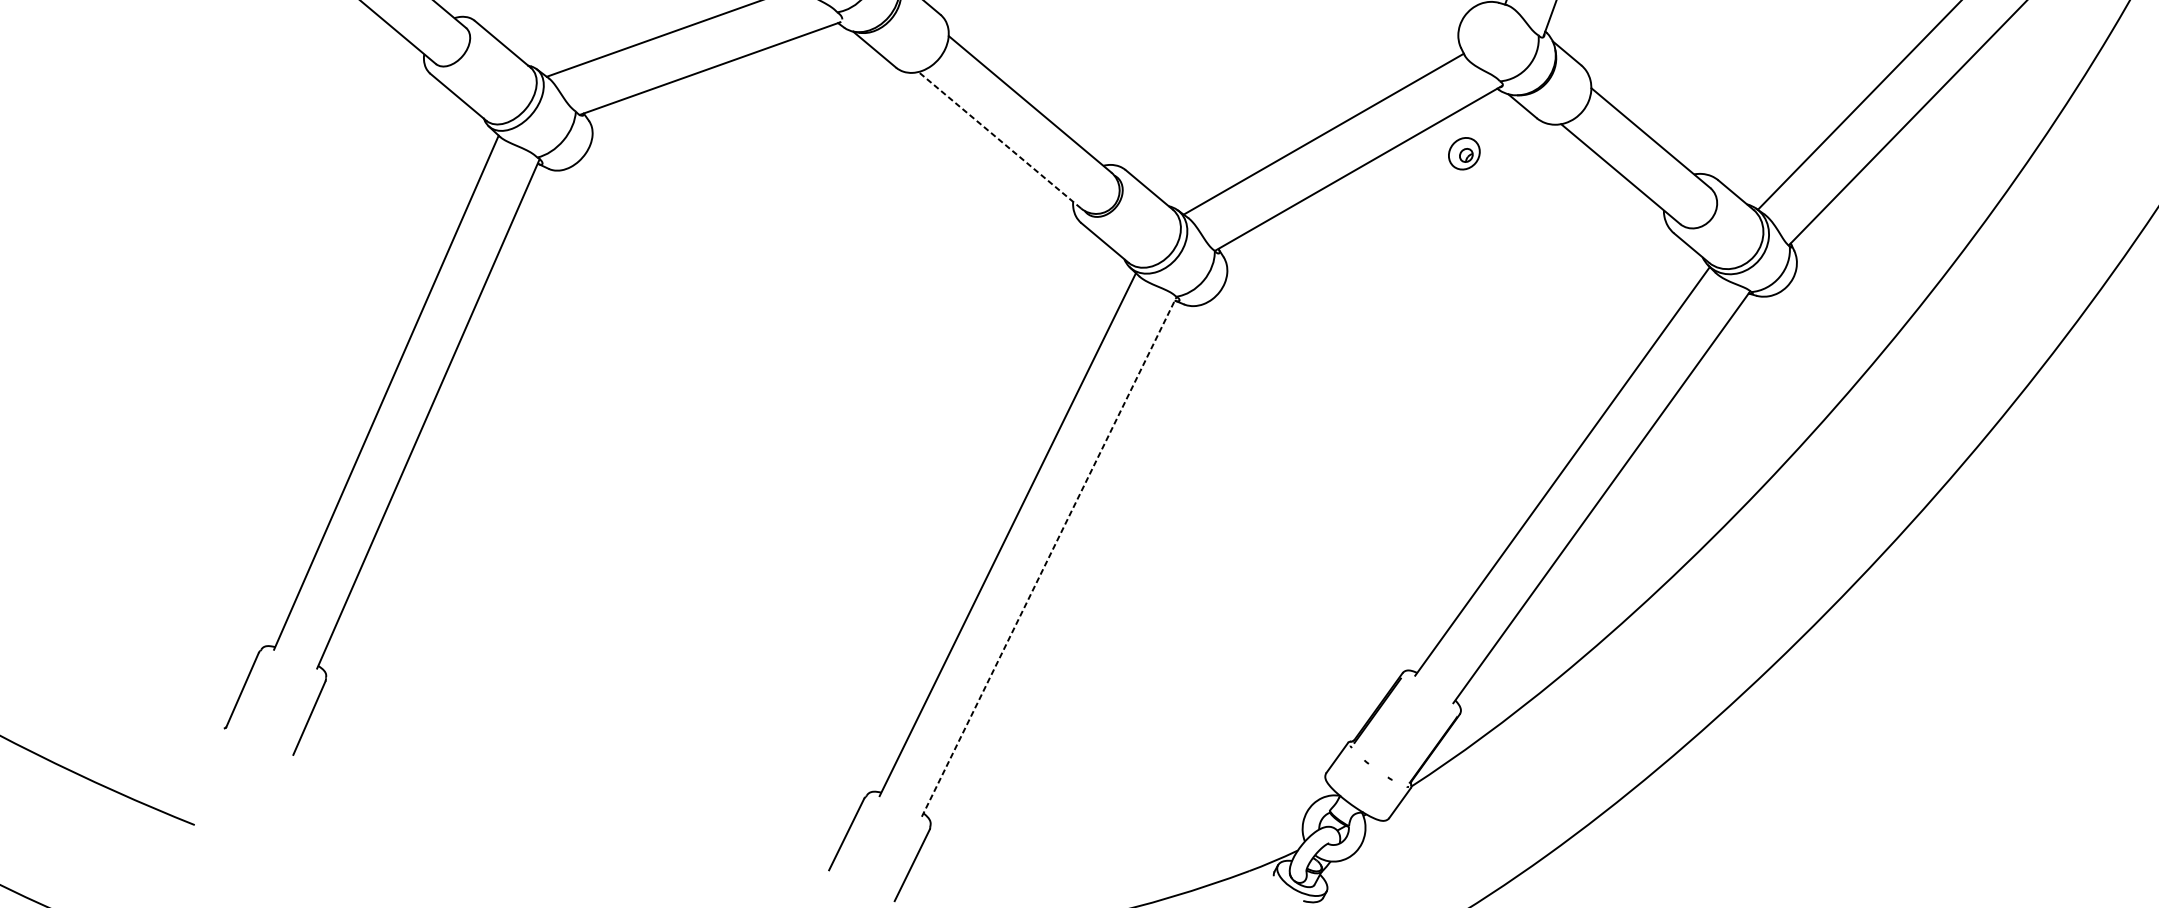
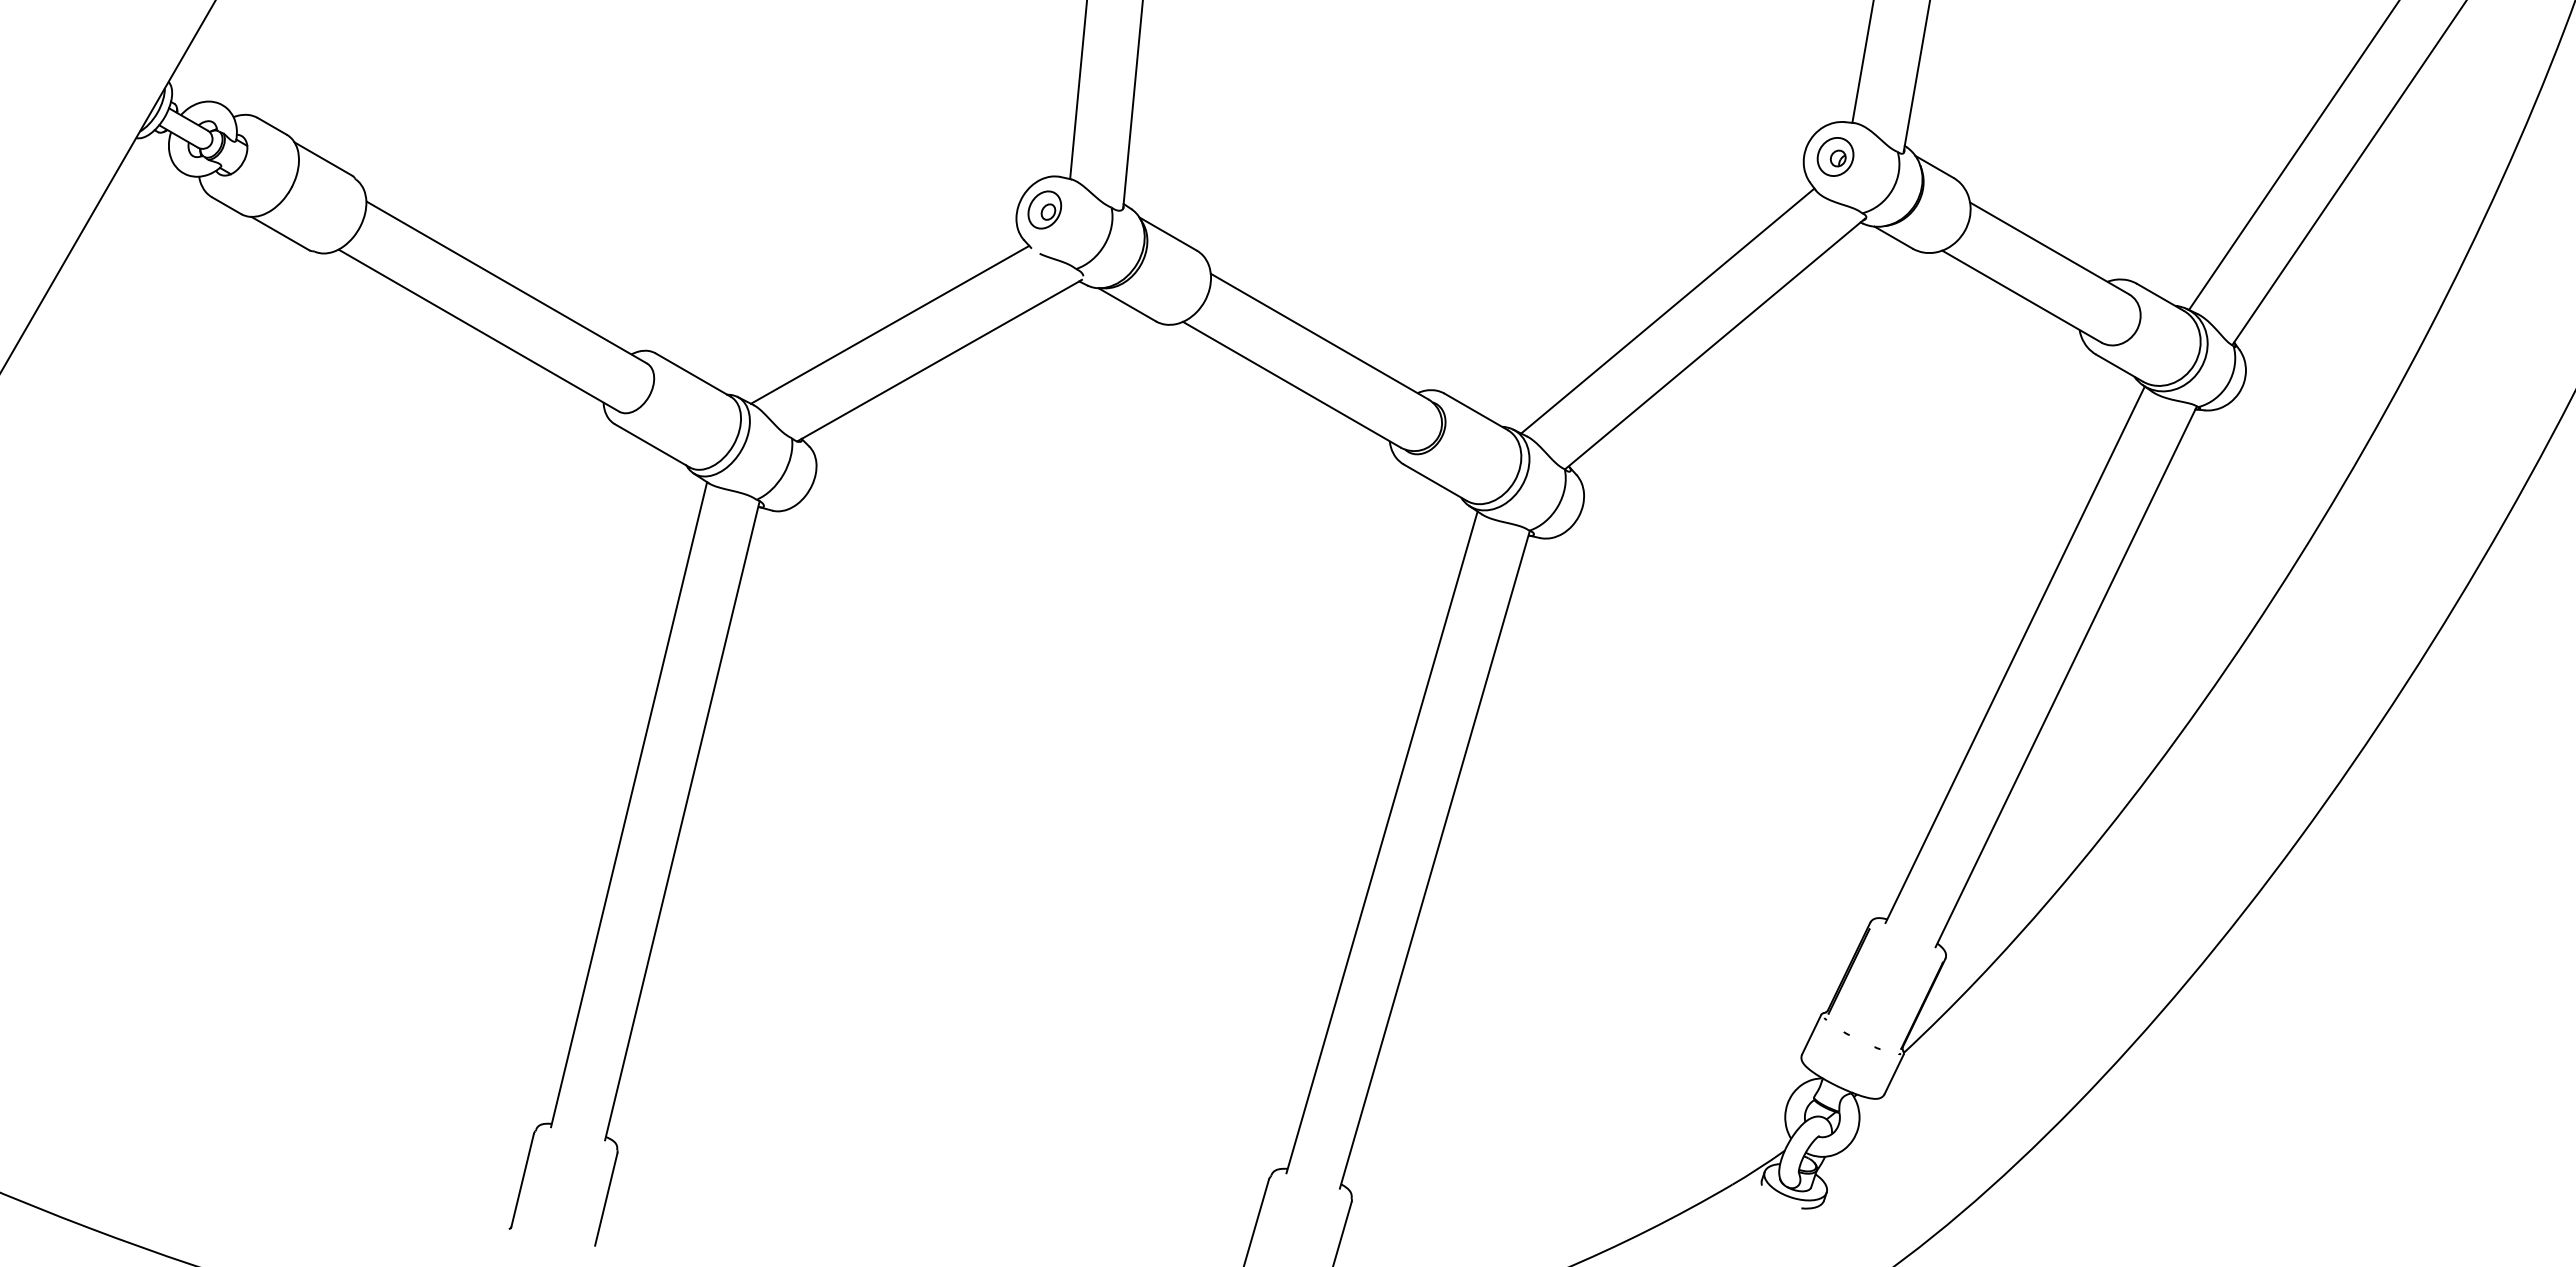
line: (999, 140) -> (1291, 384), dashed -> solid
part: (1464, 153) -> (1835, 156), moved
line: (1049, 556) -> (1435, 859), dashed -> solid

